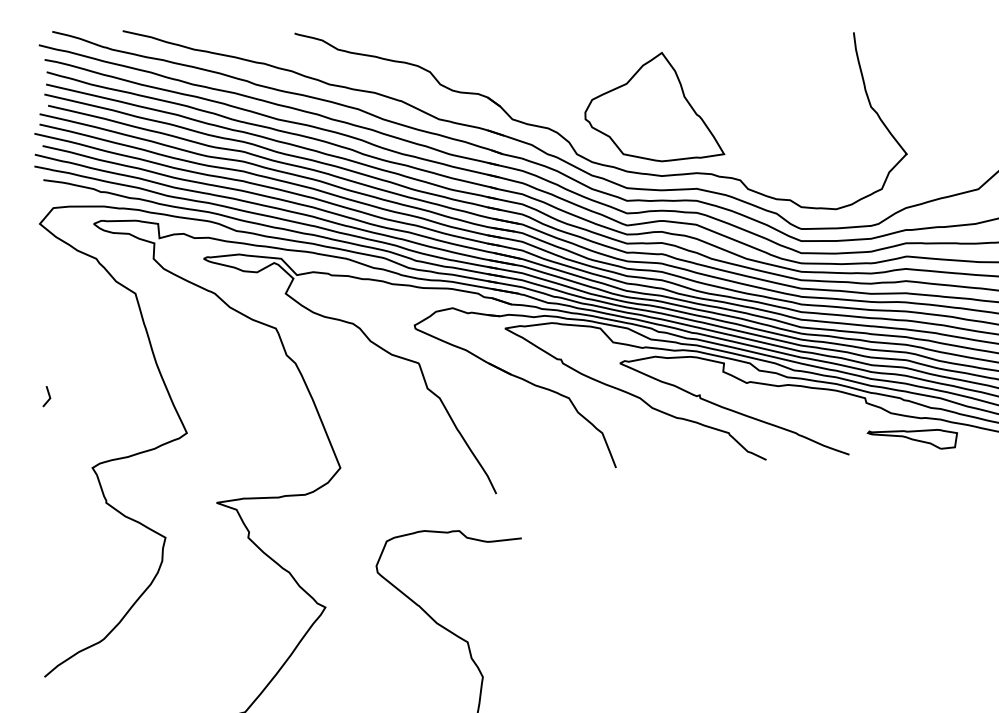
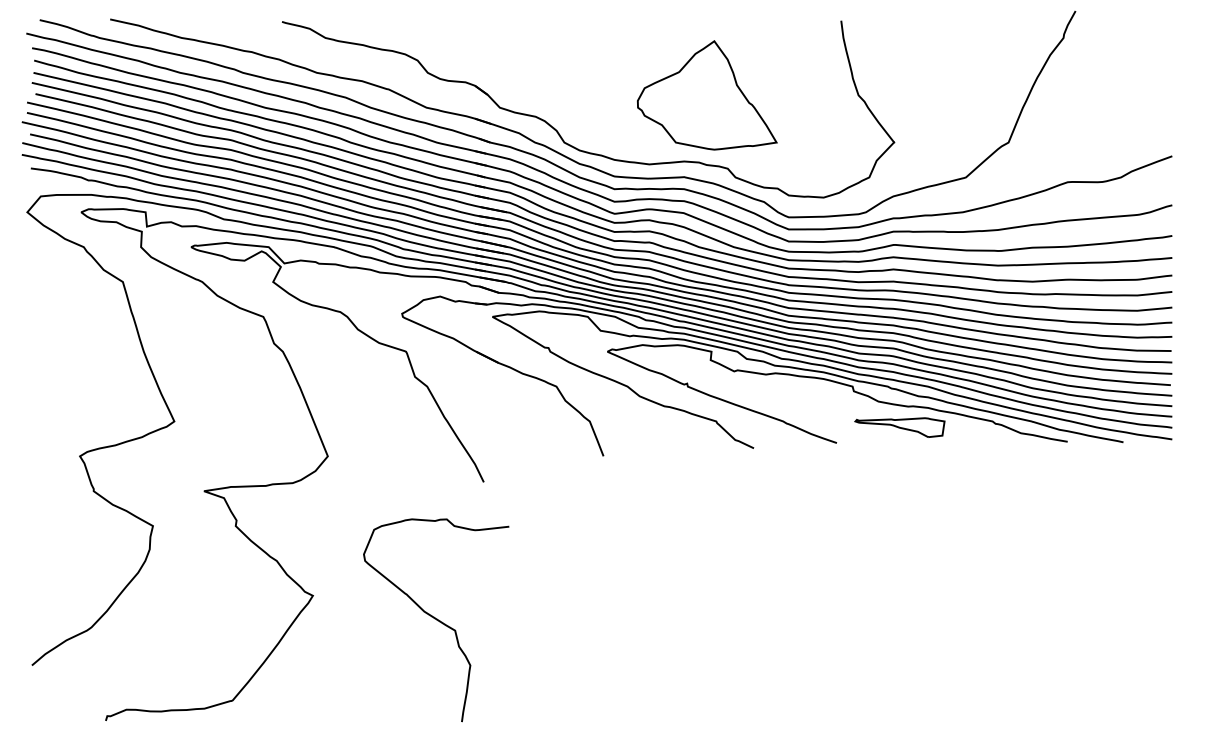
part: (655, 107) -> (707, 95), moved
line: (48, 395) -> (35, 383), removed

